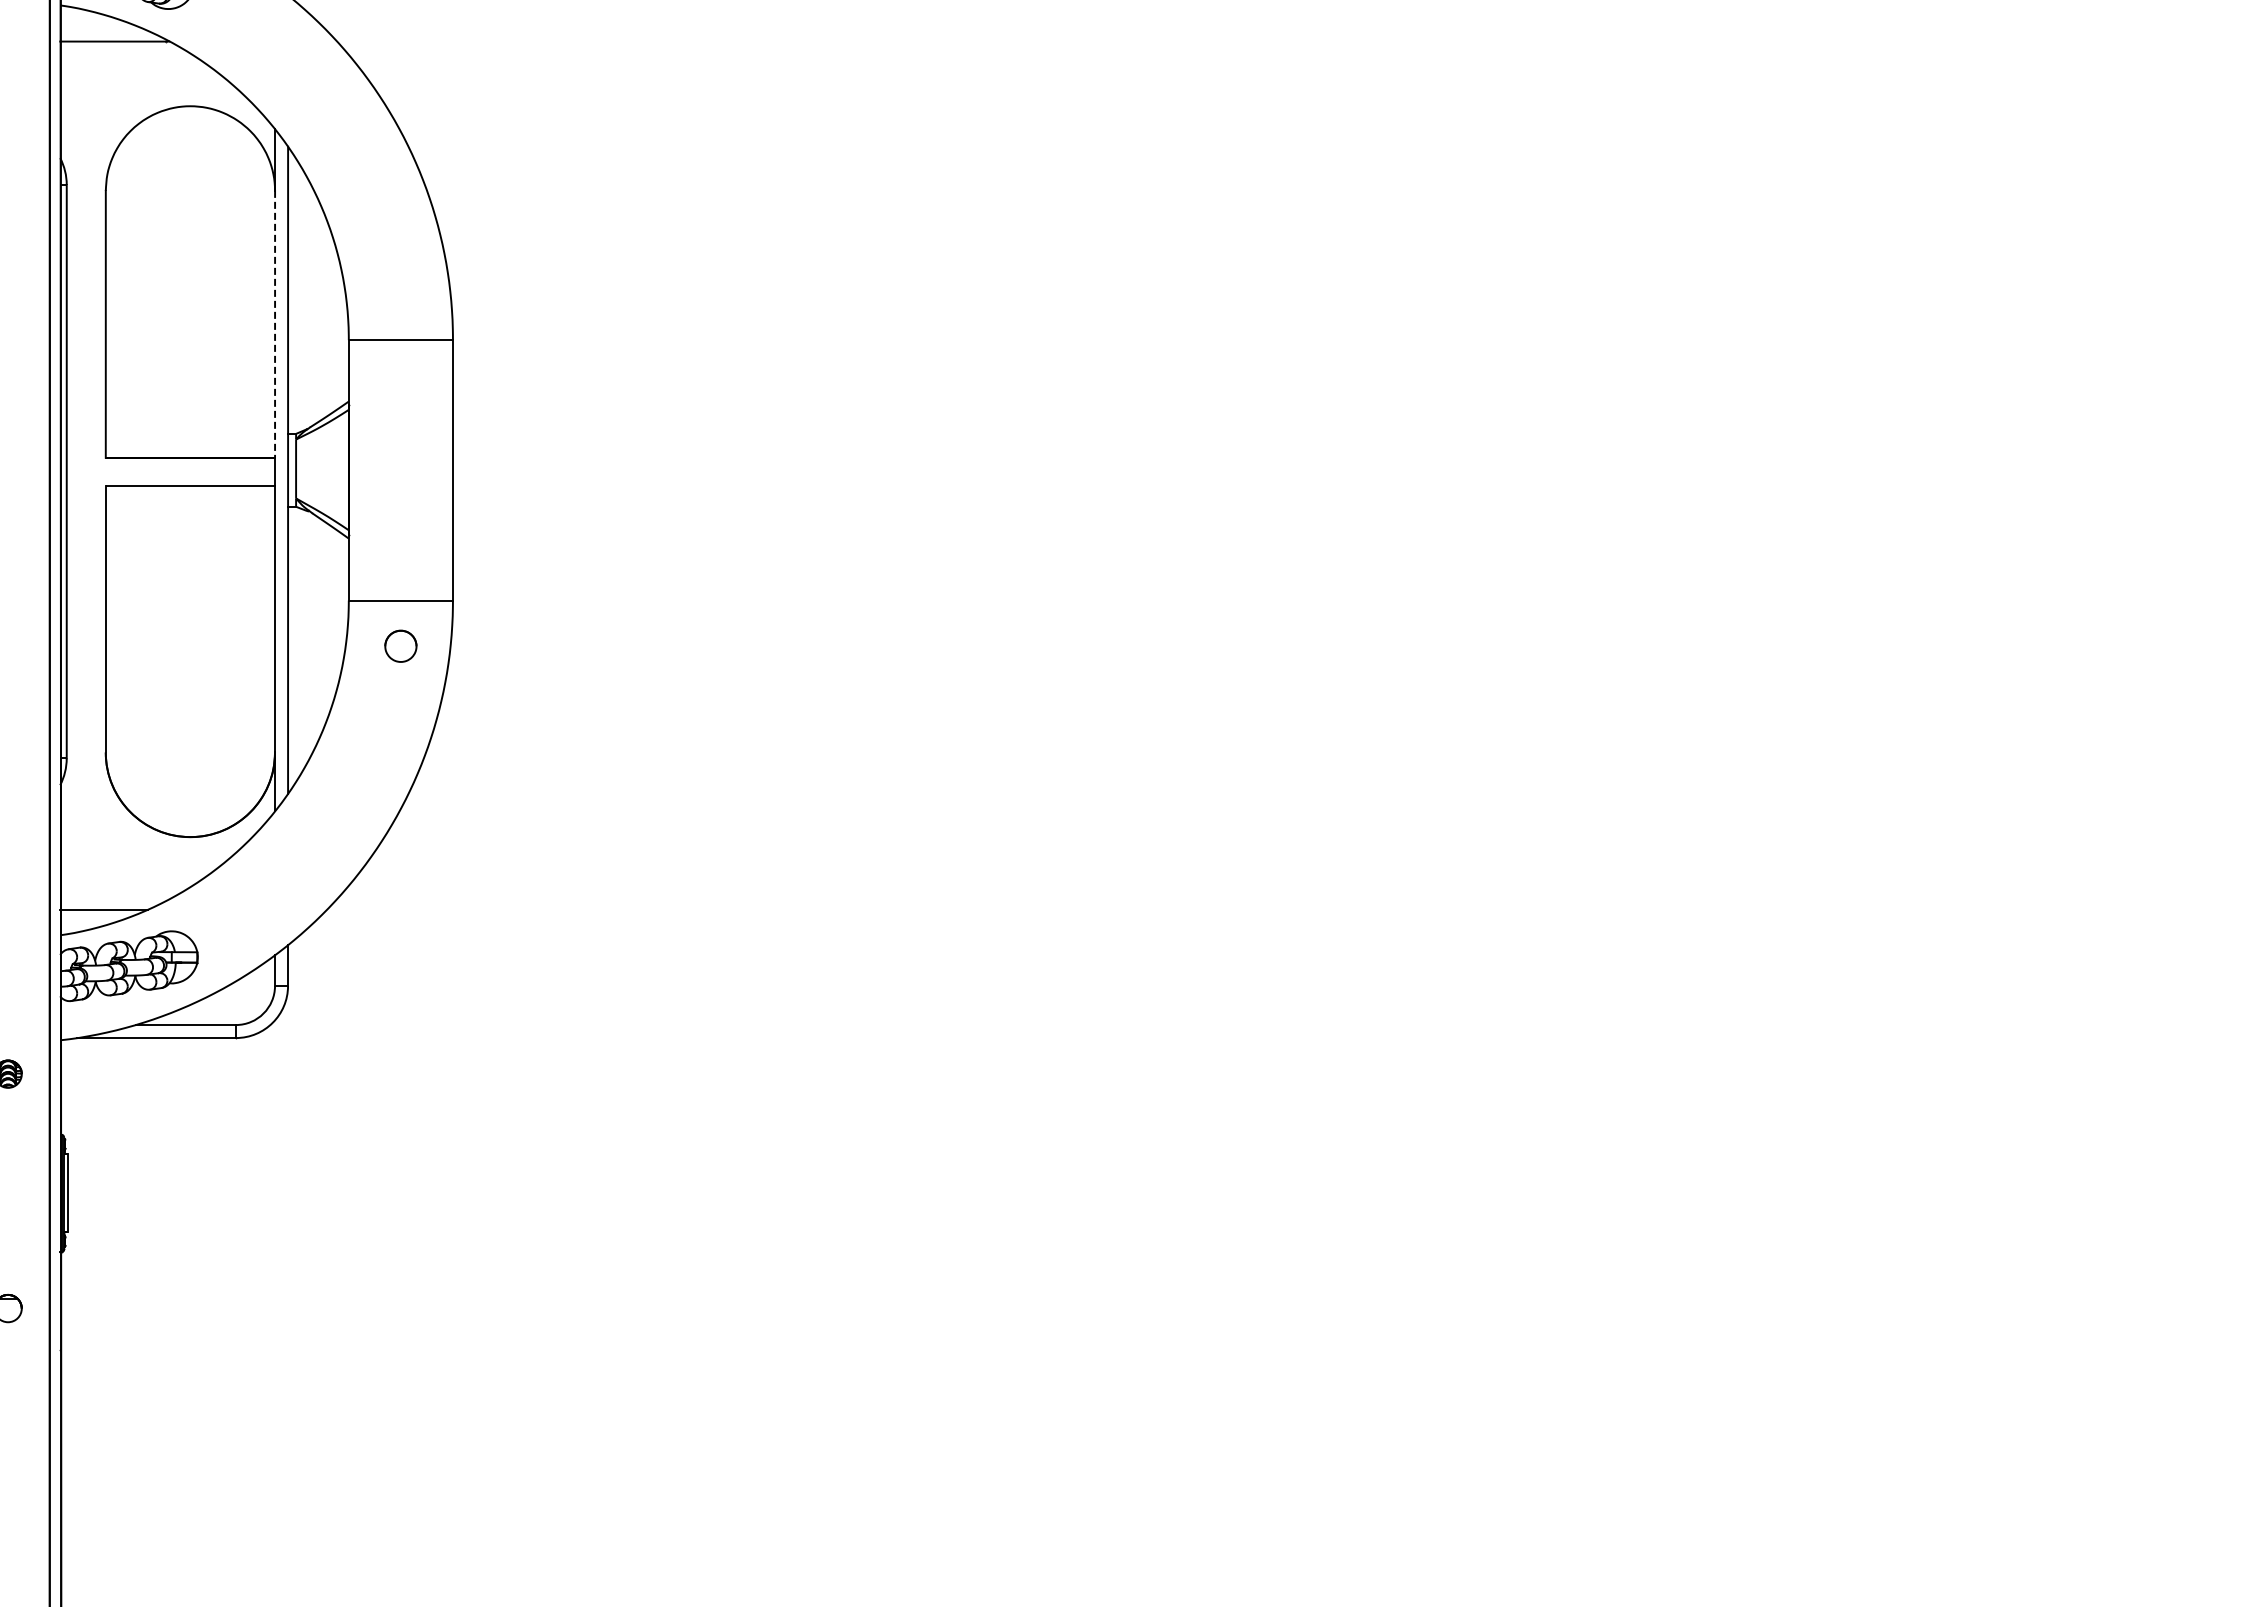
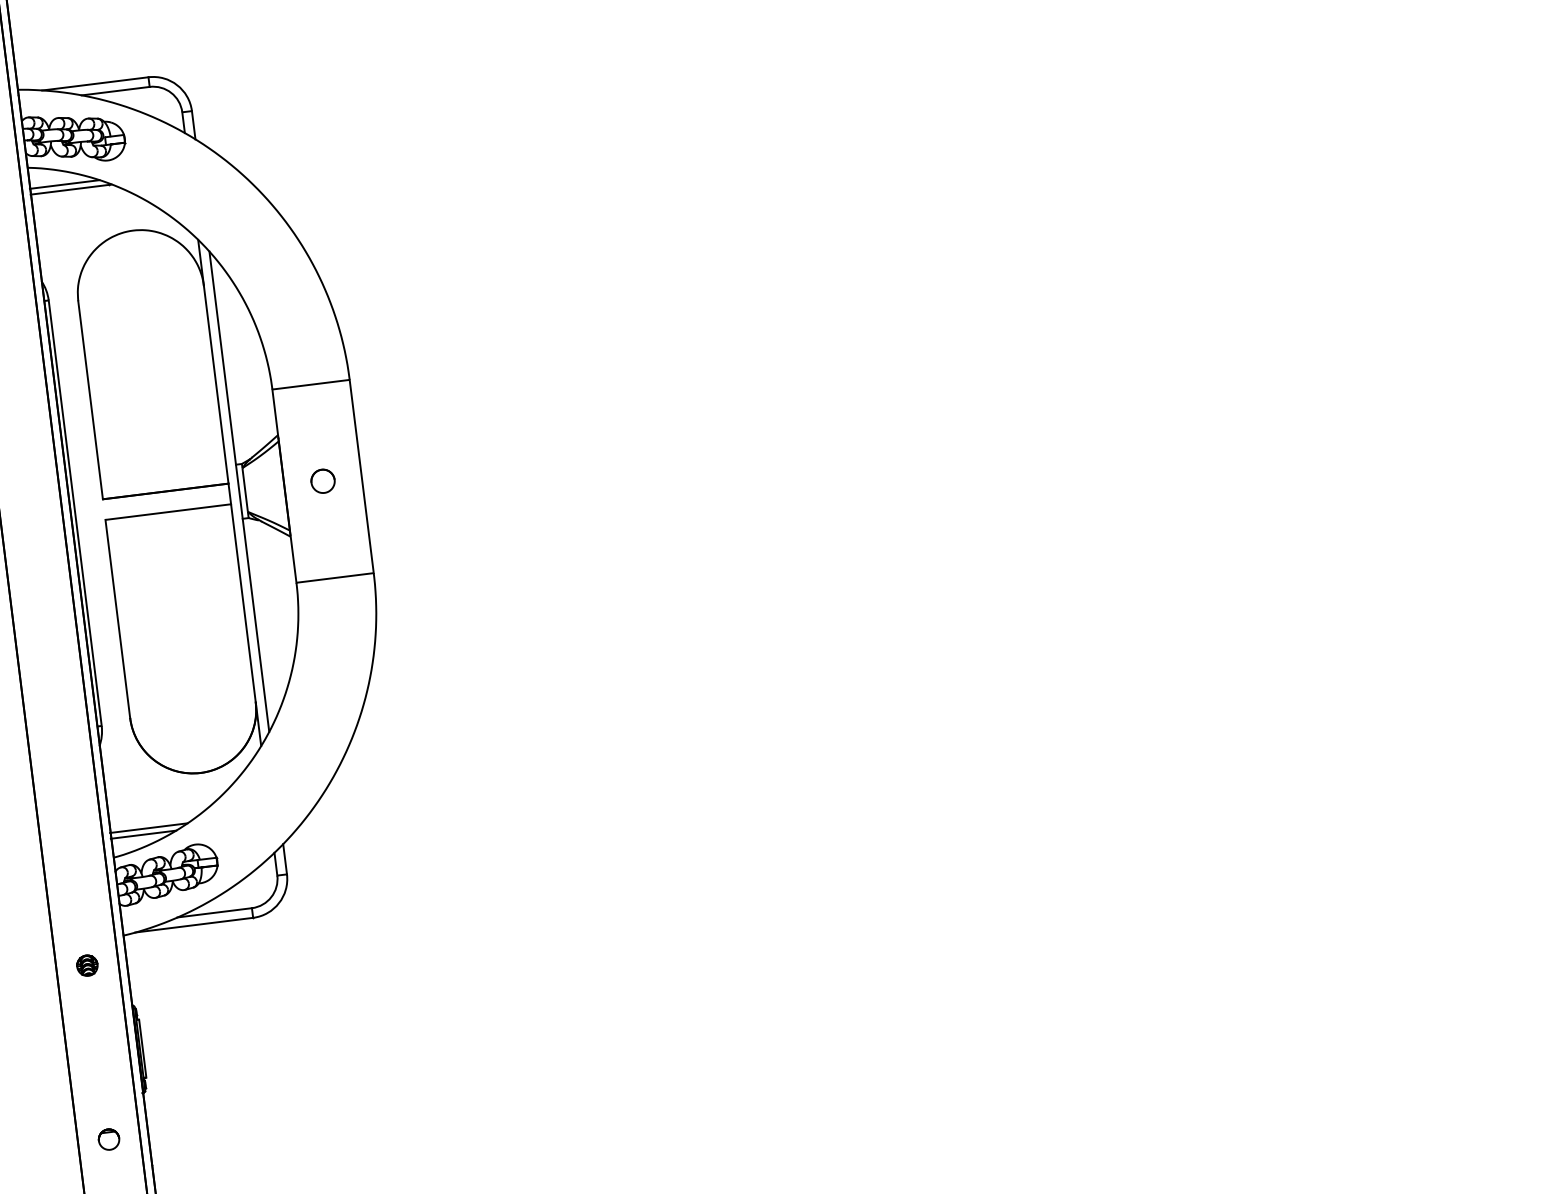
line: (107, 33) -> (64, 184), added
line: (275, 324) -> (216, 384), dashed -> solid
part: (400, 645) -> (322, 480), moved
line: (112, 901) -> (148, 827), added

